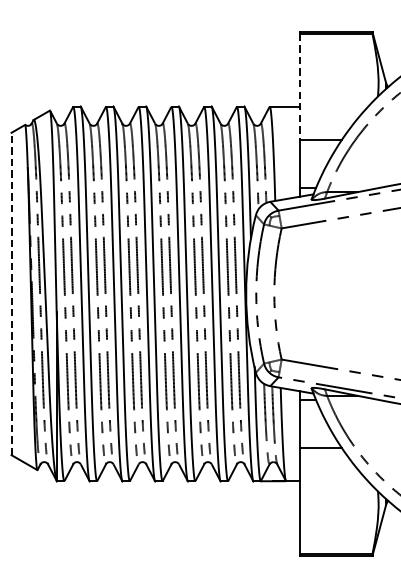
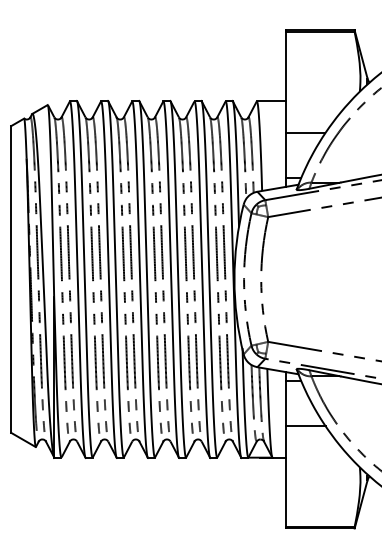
line: (299, 86) -> (285, 82), dashed -> solid
line: (11, 294) -> (11, 279), dashed -> solid

